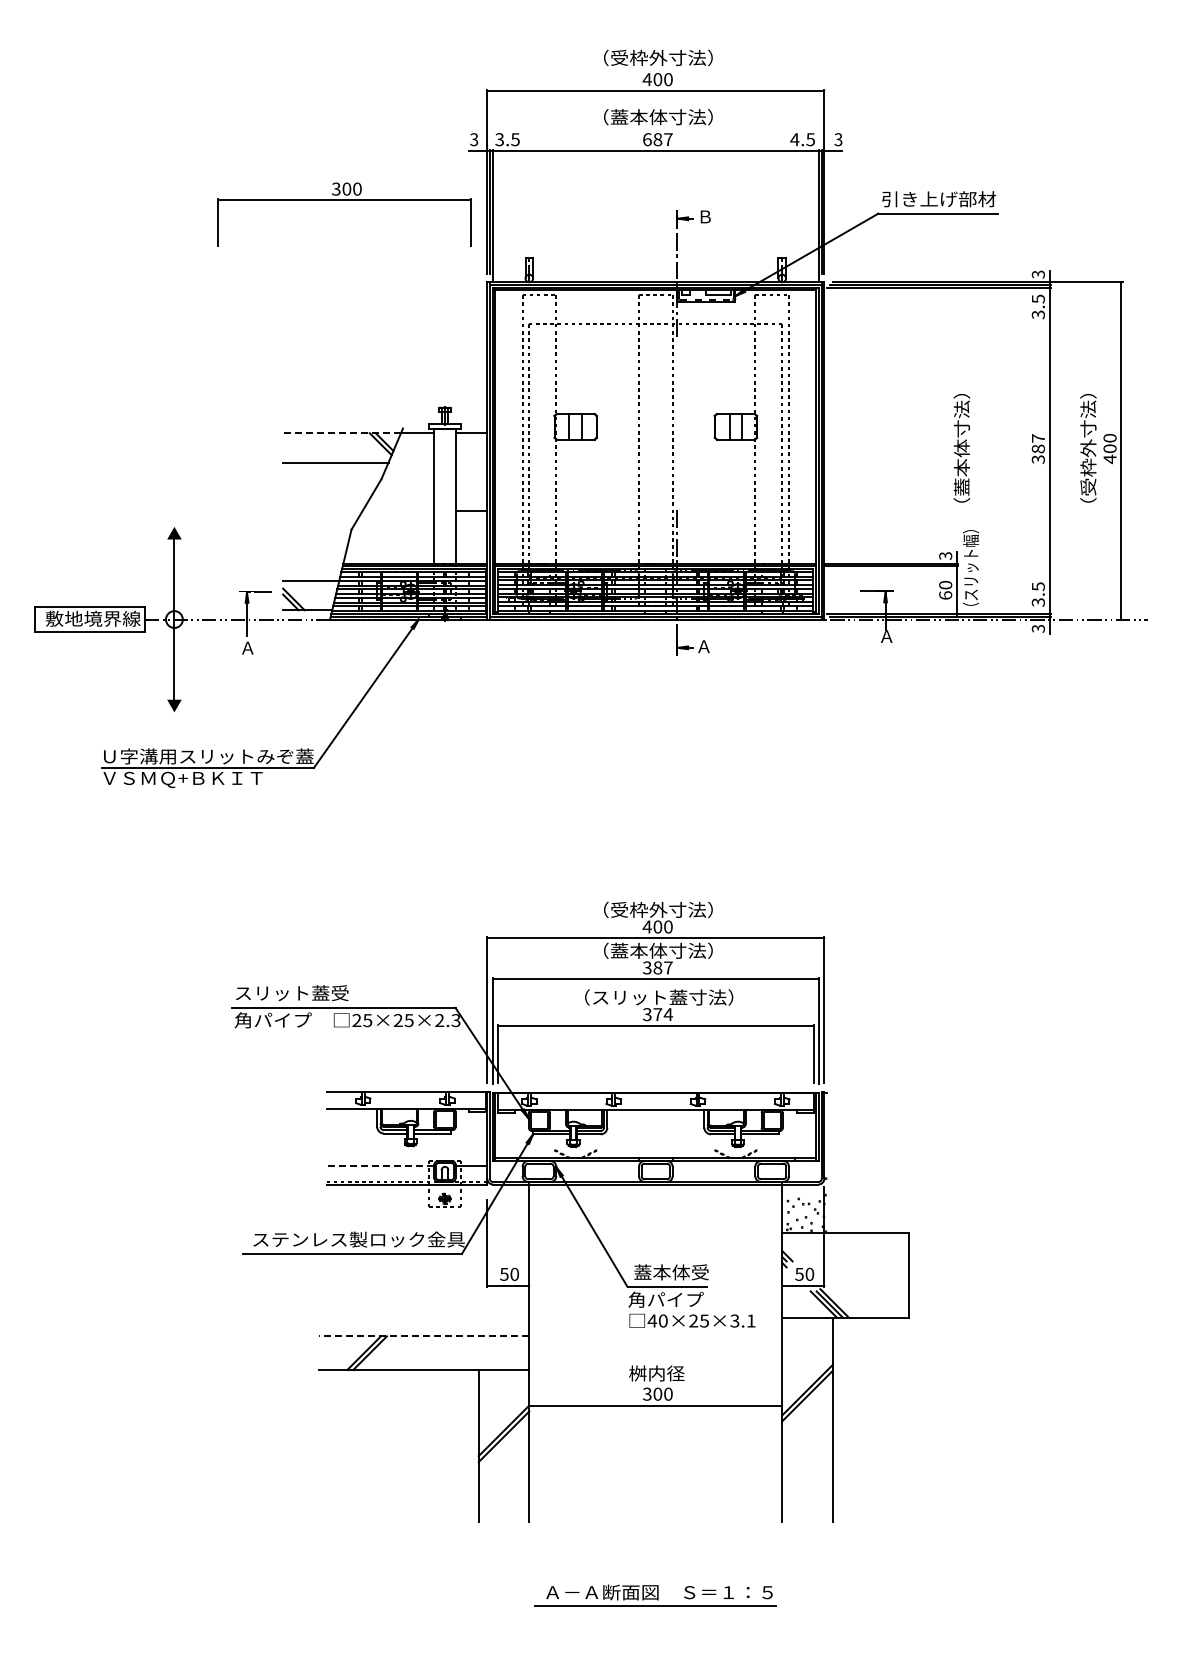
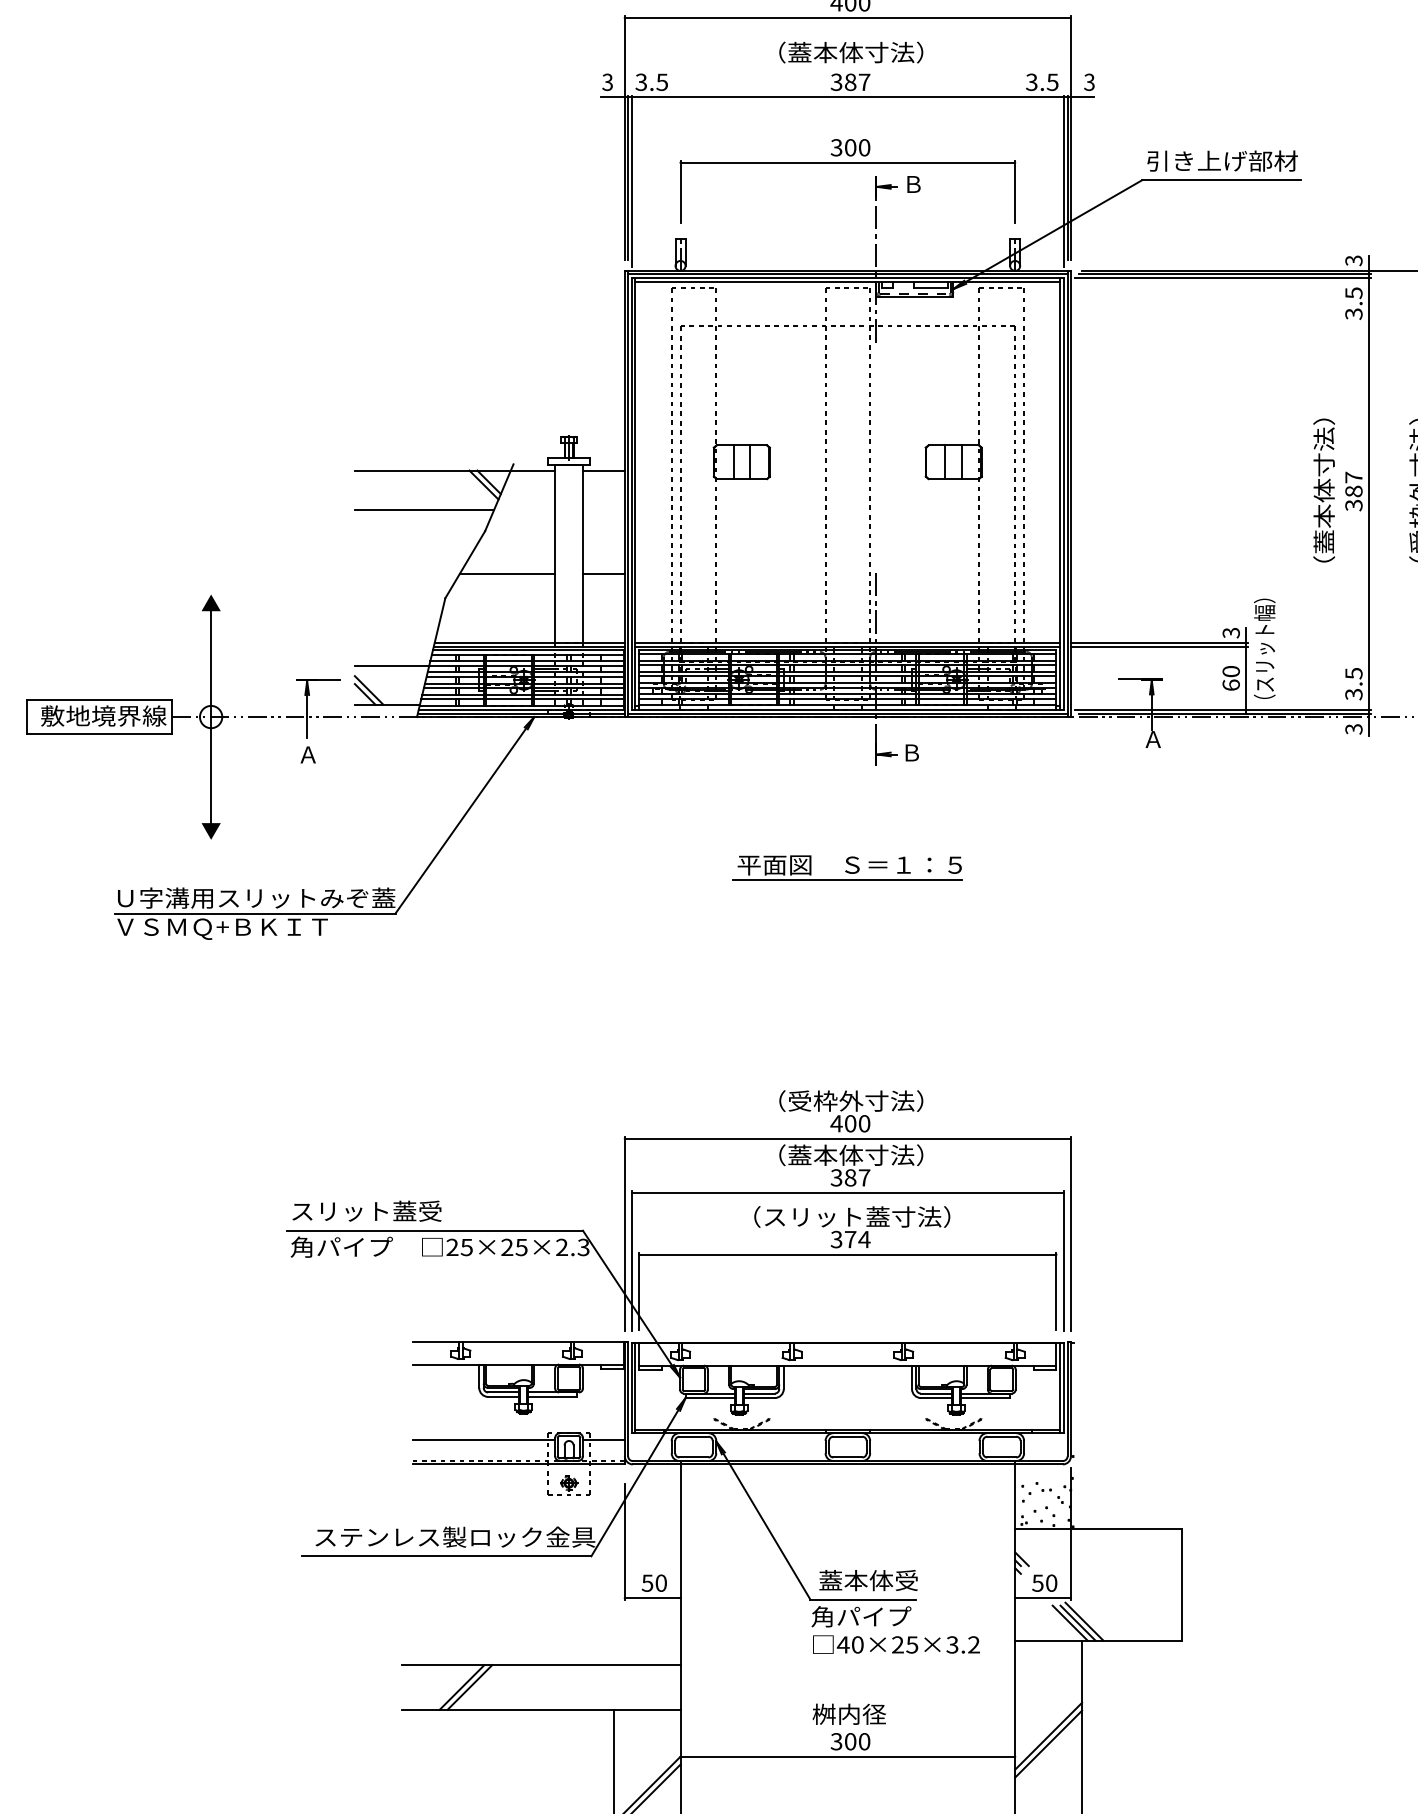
text: (647, 139) -> (836, 82), 687 -> 387
text: (794, 139) -> (1031, 82), 4.5 -> 3.5
part: (344, 200) -> (847, 162), moved
line: (342, 433) -> (433, 470), dashed -> solid
text: (961, 448) -> (1323, 490), moved
line: (398, 511) -> (507, 574), added
text: (703, 646) -> (910, 752), Ａ -> Ｂ
part: (655, 733) -> (847, 867), added
line: (380, 1166) -> (483, 1440), dashed -> solid
text: (750, 1320) -> (973, 1644), 40×25×3.1 -> 40×25×3.2
line: (423, 1336) -> (540, 1665), dashed -> solid

